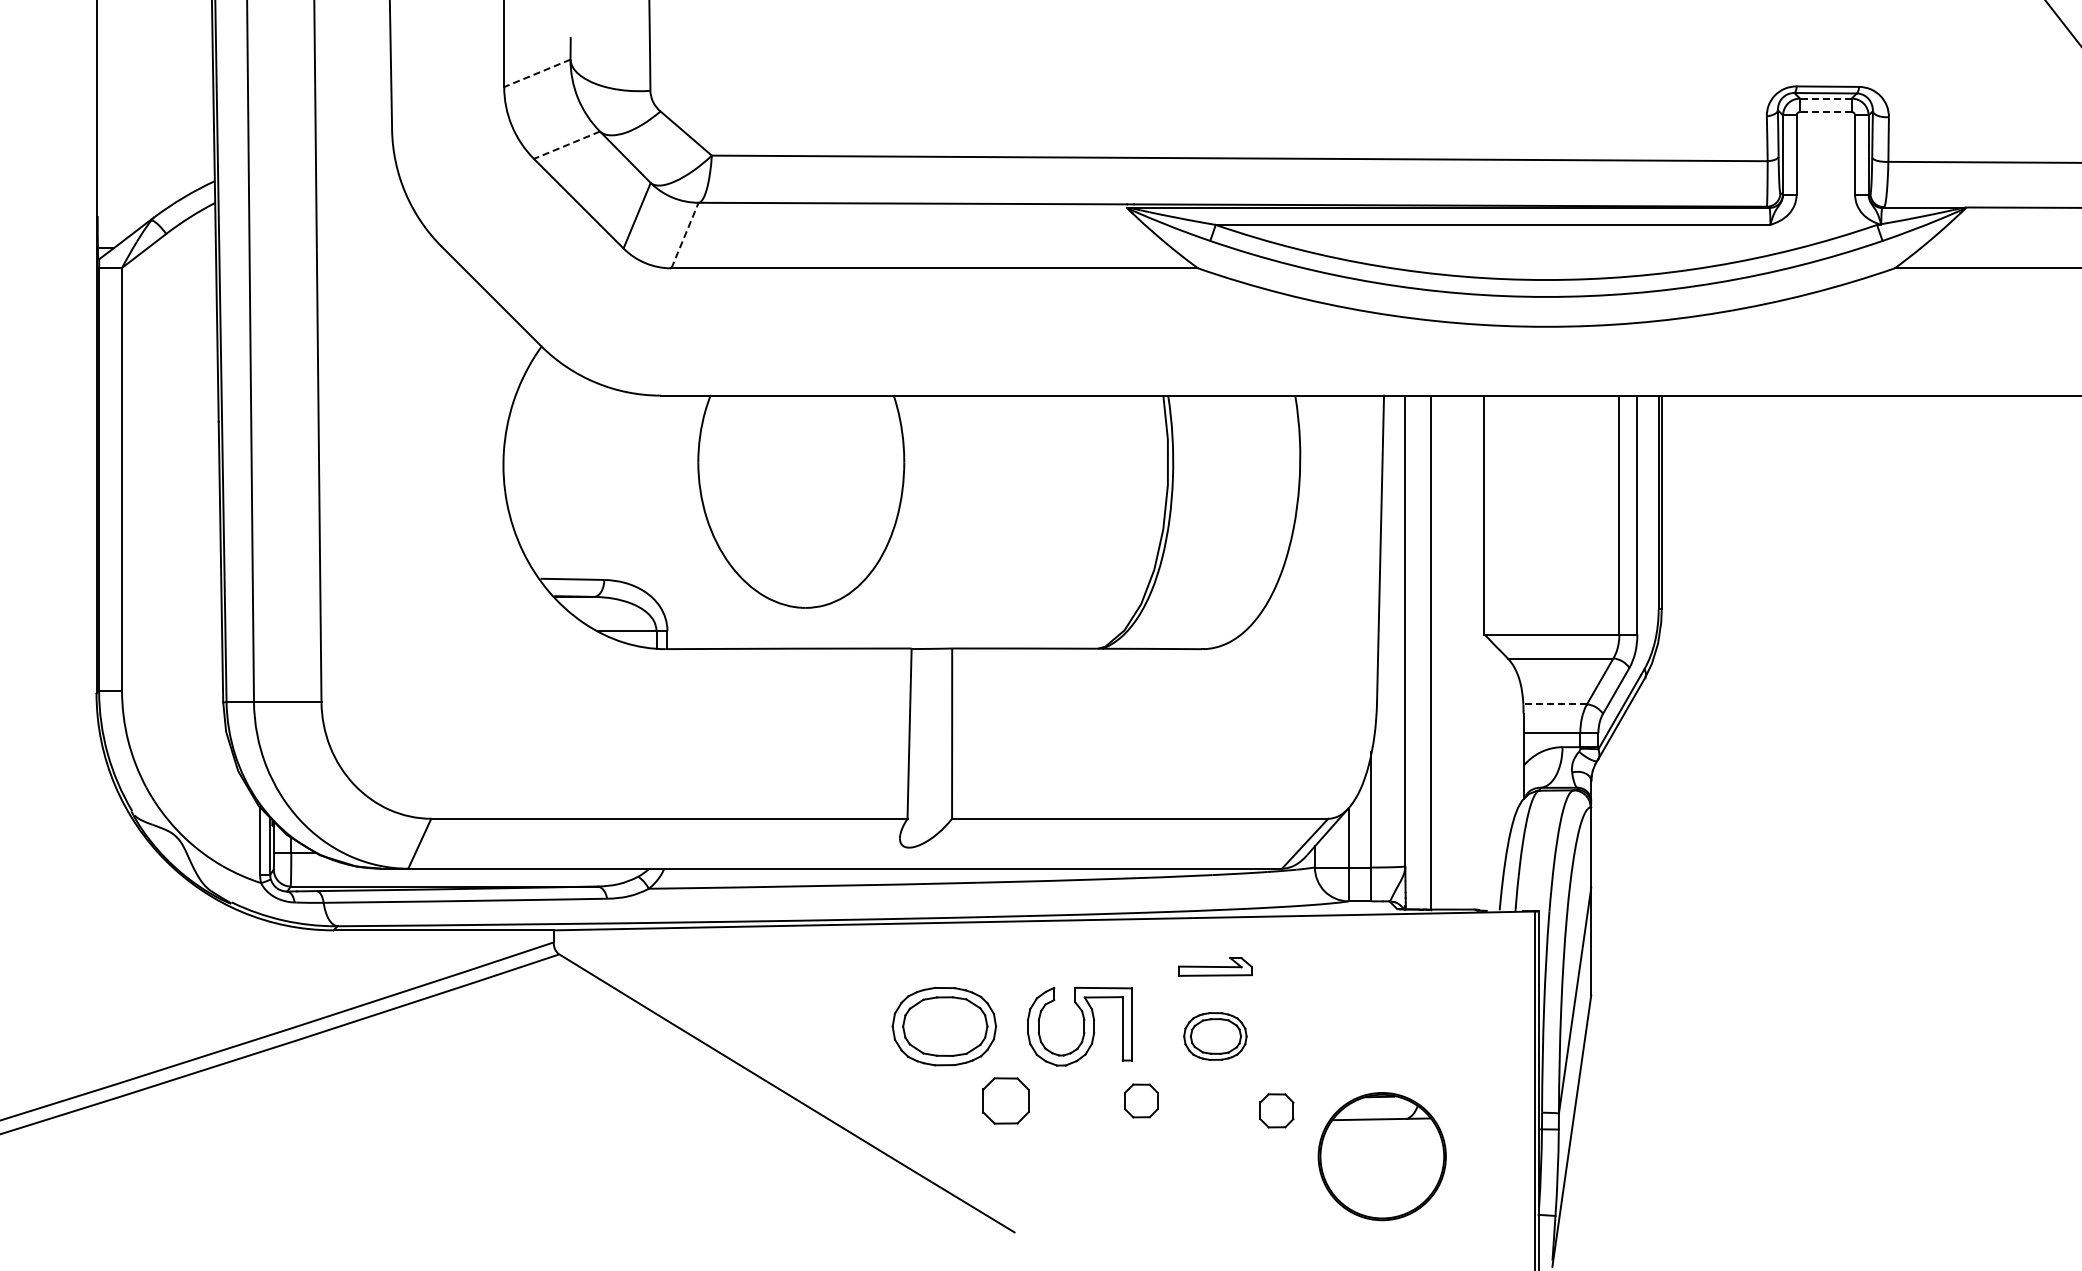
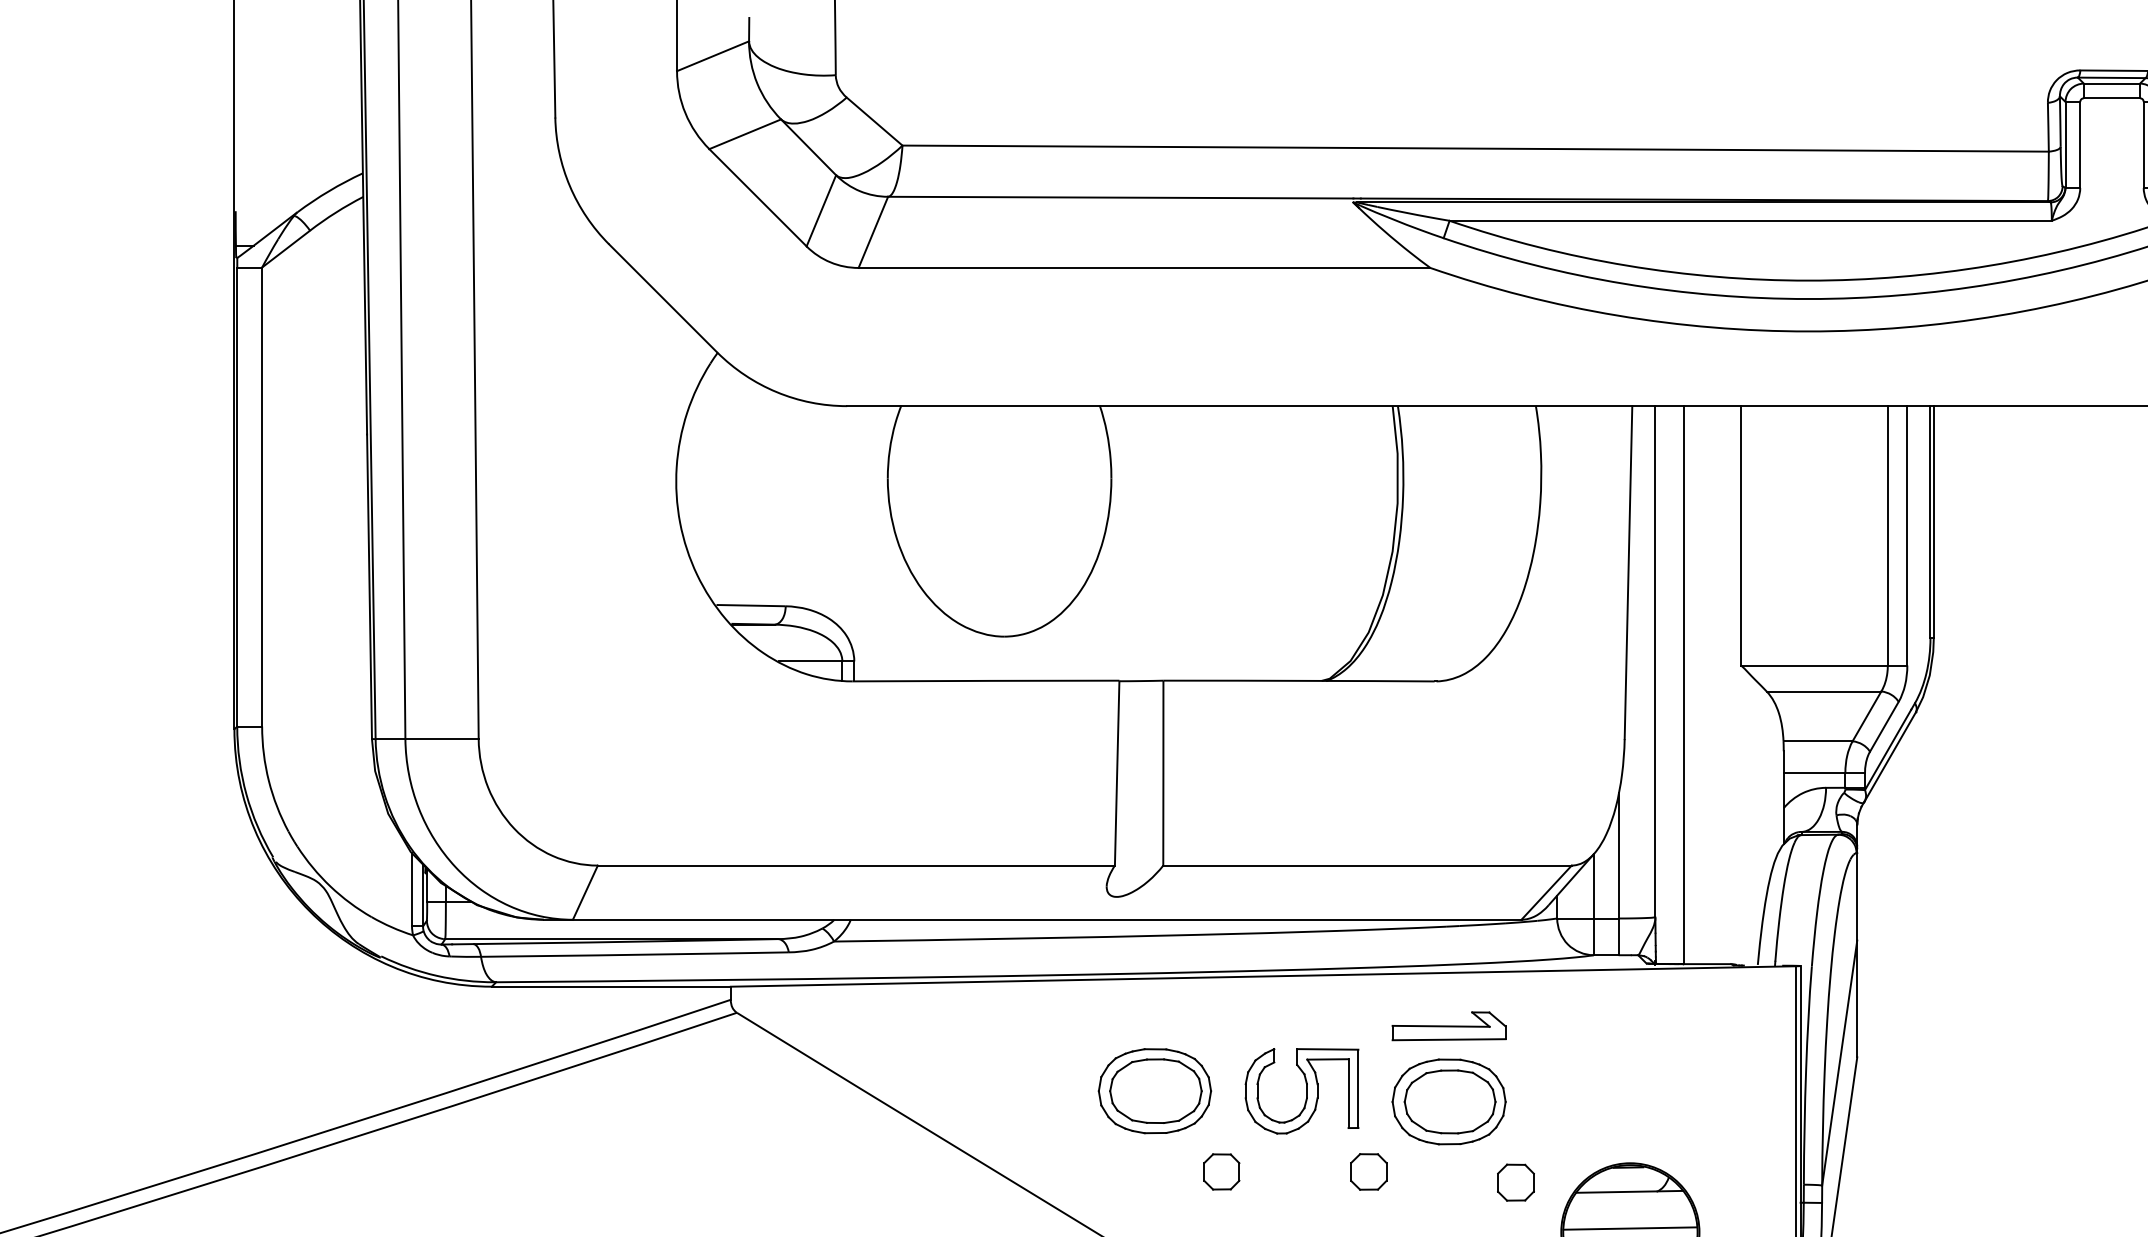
line: (537, 73) -> (713, 56), dashed -> solid
line: (1825, 98) -> (2111, 83), dashed -> solid
line: (1825, 112) -> (2111, 98), dashed -> solid
line: (567, 145) -> (745, 134), dashed -> solid
line: (685, 235) -> (873, 232), dashed -> solid
line: (1555, 704) -> (1818, 741), dashed -> solid
part: (1215, 966) -> (1449, 1025), size x1.43
part: (1215, 1036) -> (1449, 1101), size x1.67
part: (1005, 1100) -> (1221, 1171), size x0.71
line: (1381, 1153) -> (1629, 1228), added

